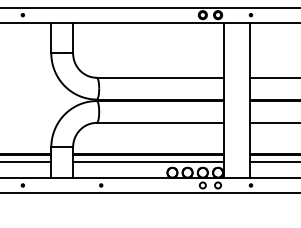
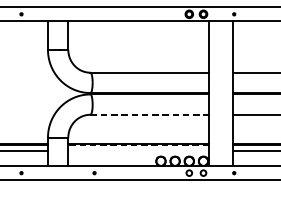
line: (160, 122) -> (149, 114), solid -> dashed
line: (148, 155) -> (138, 145), solid -> dashed
line: (148, 161) -> (138, 150), removed

